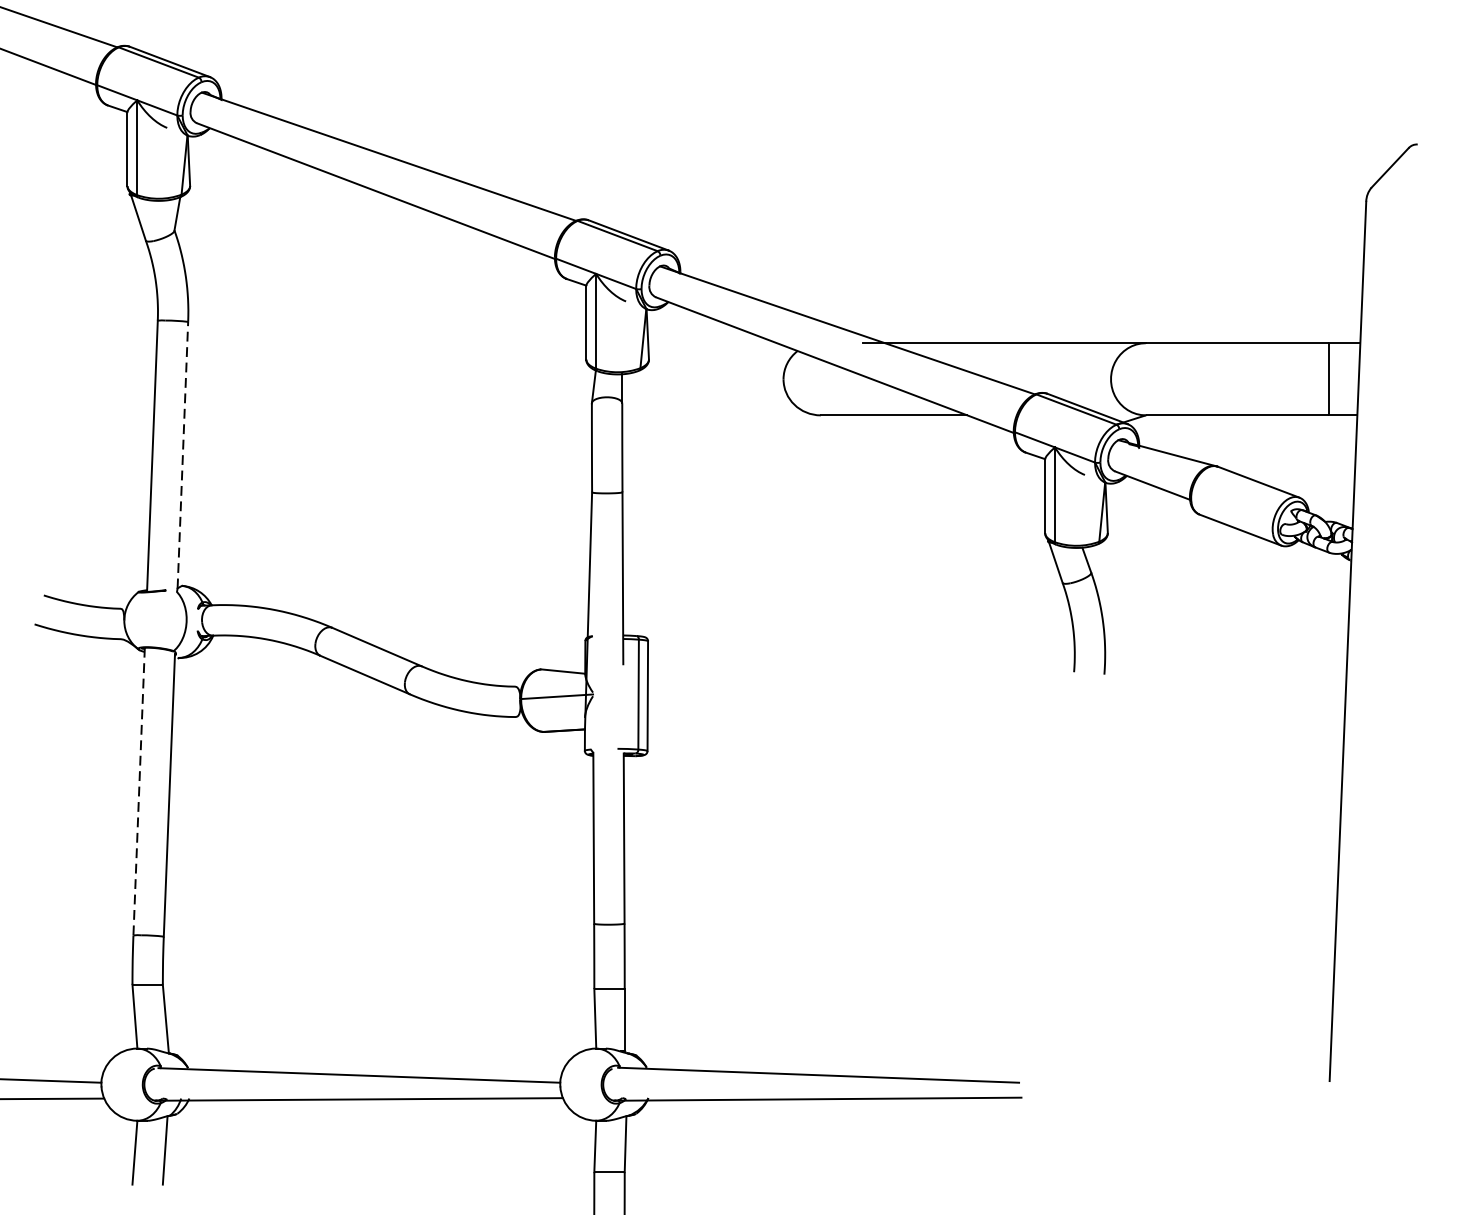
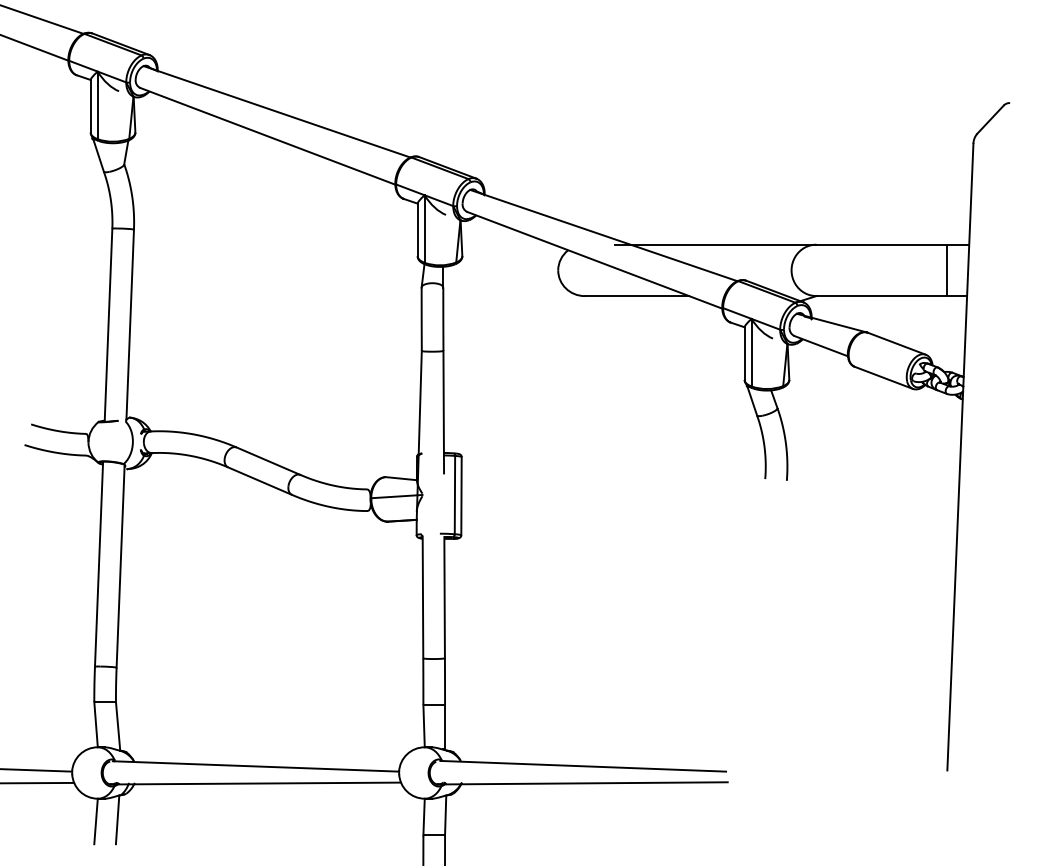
line: (183, 453) -> (130, 323), dashed -> solid
line: (139, 792) -> (99, 564), dashed -> solid

